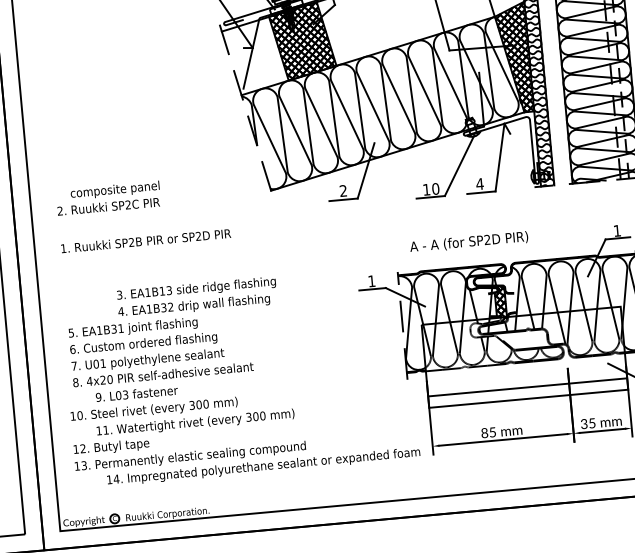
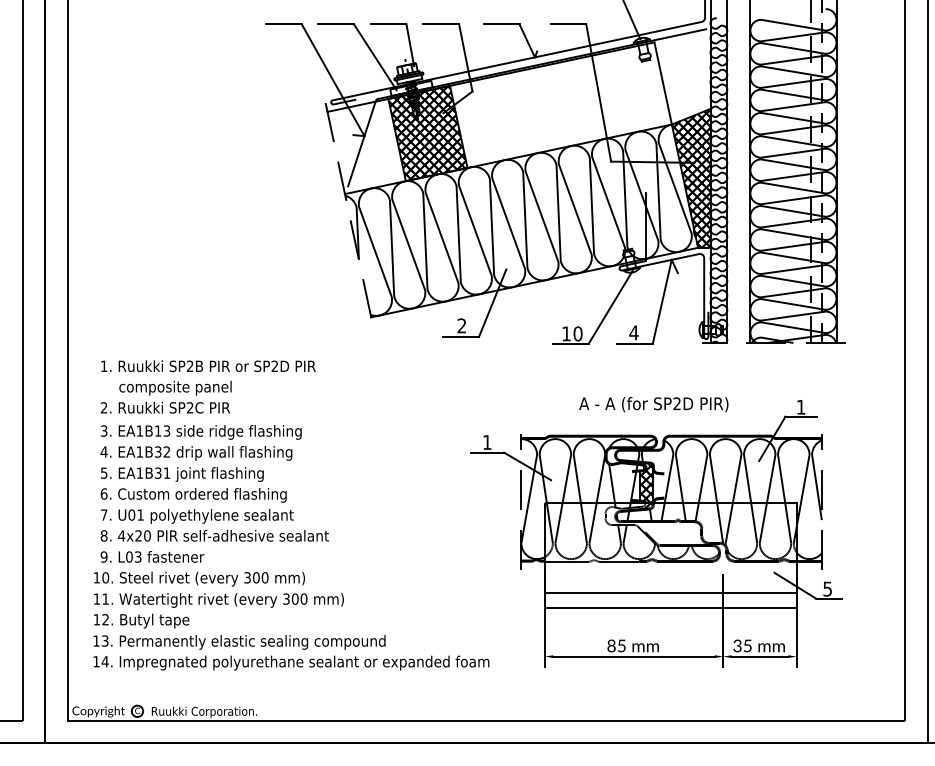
text: (107, 197) -> (165, 396), moved
text: (468, 242) -> (653, 404), moved
text: (196, 297) -> (200, 442), moved
text: (136, 393) -> (152, 556), moved
text: (195, 423) -> (218, 600), moved
text: (263, 466) -> (291, 662), moved

